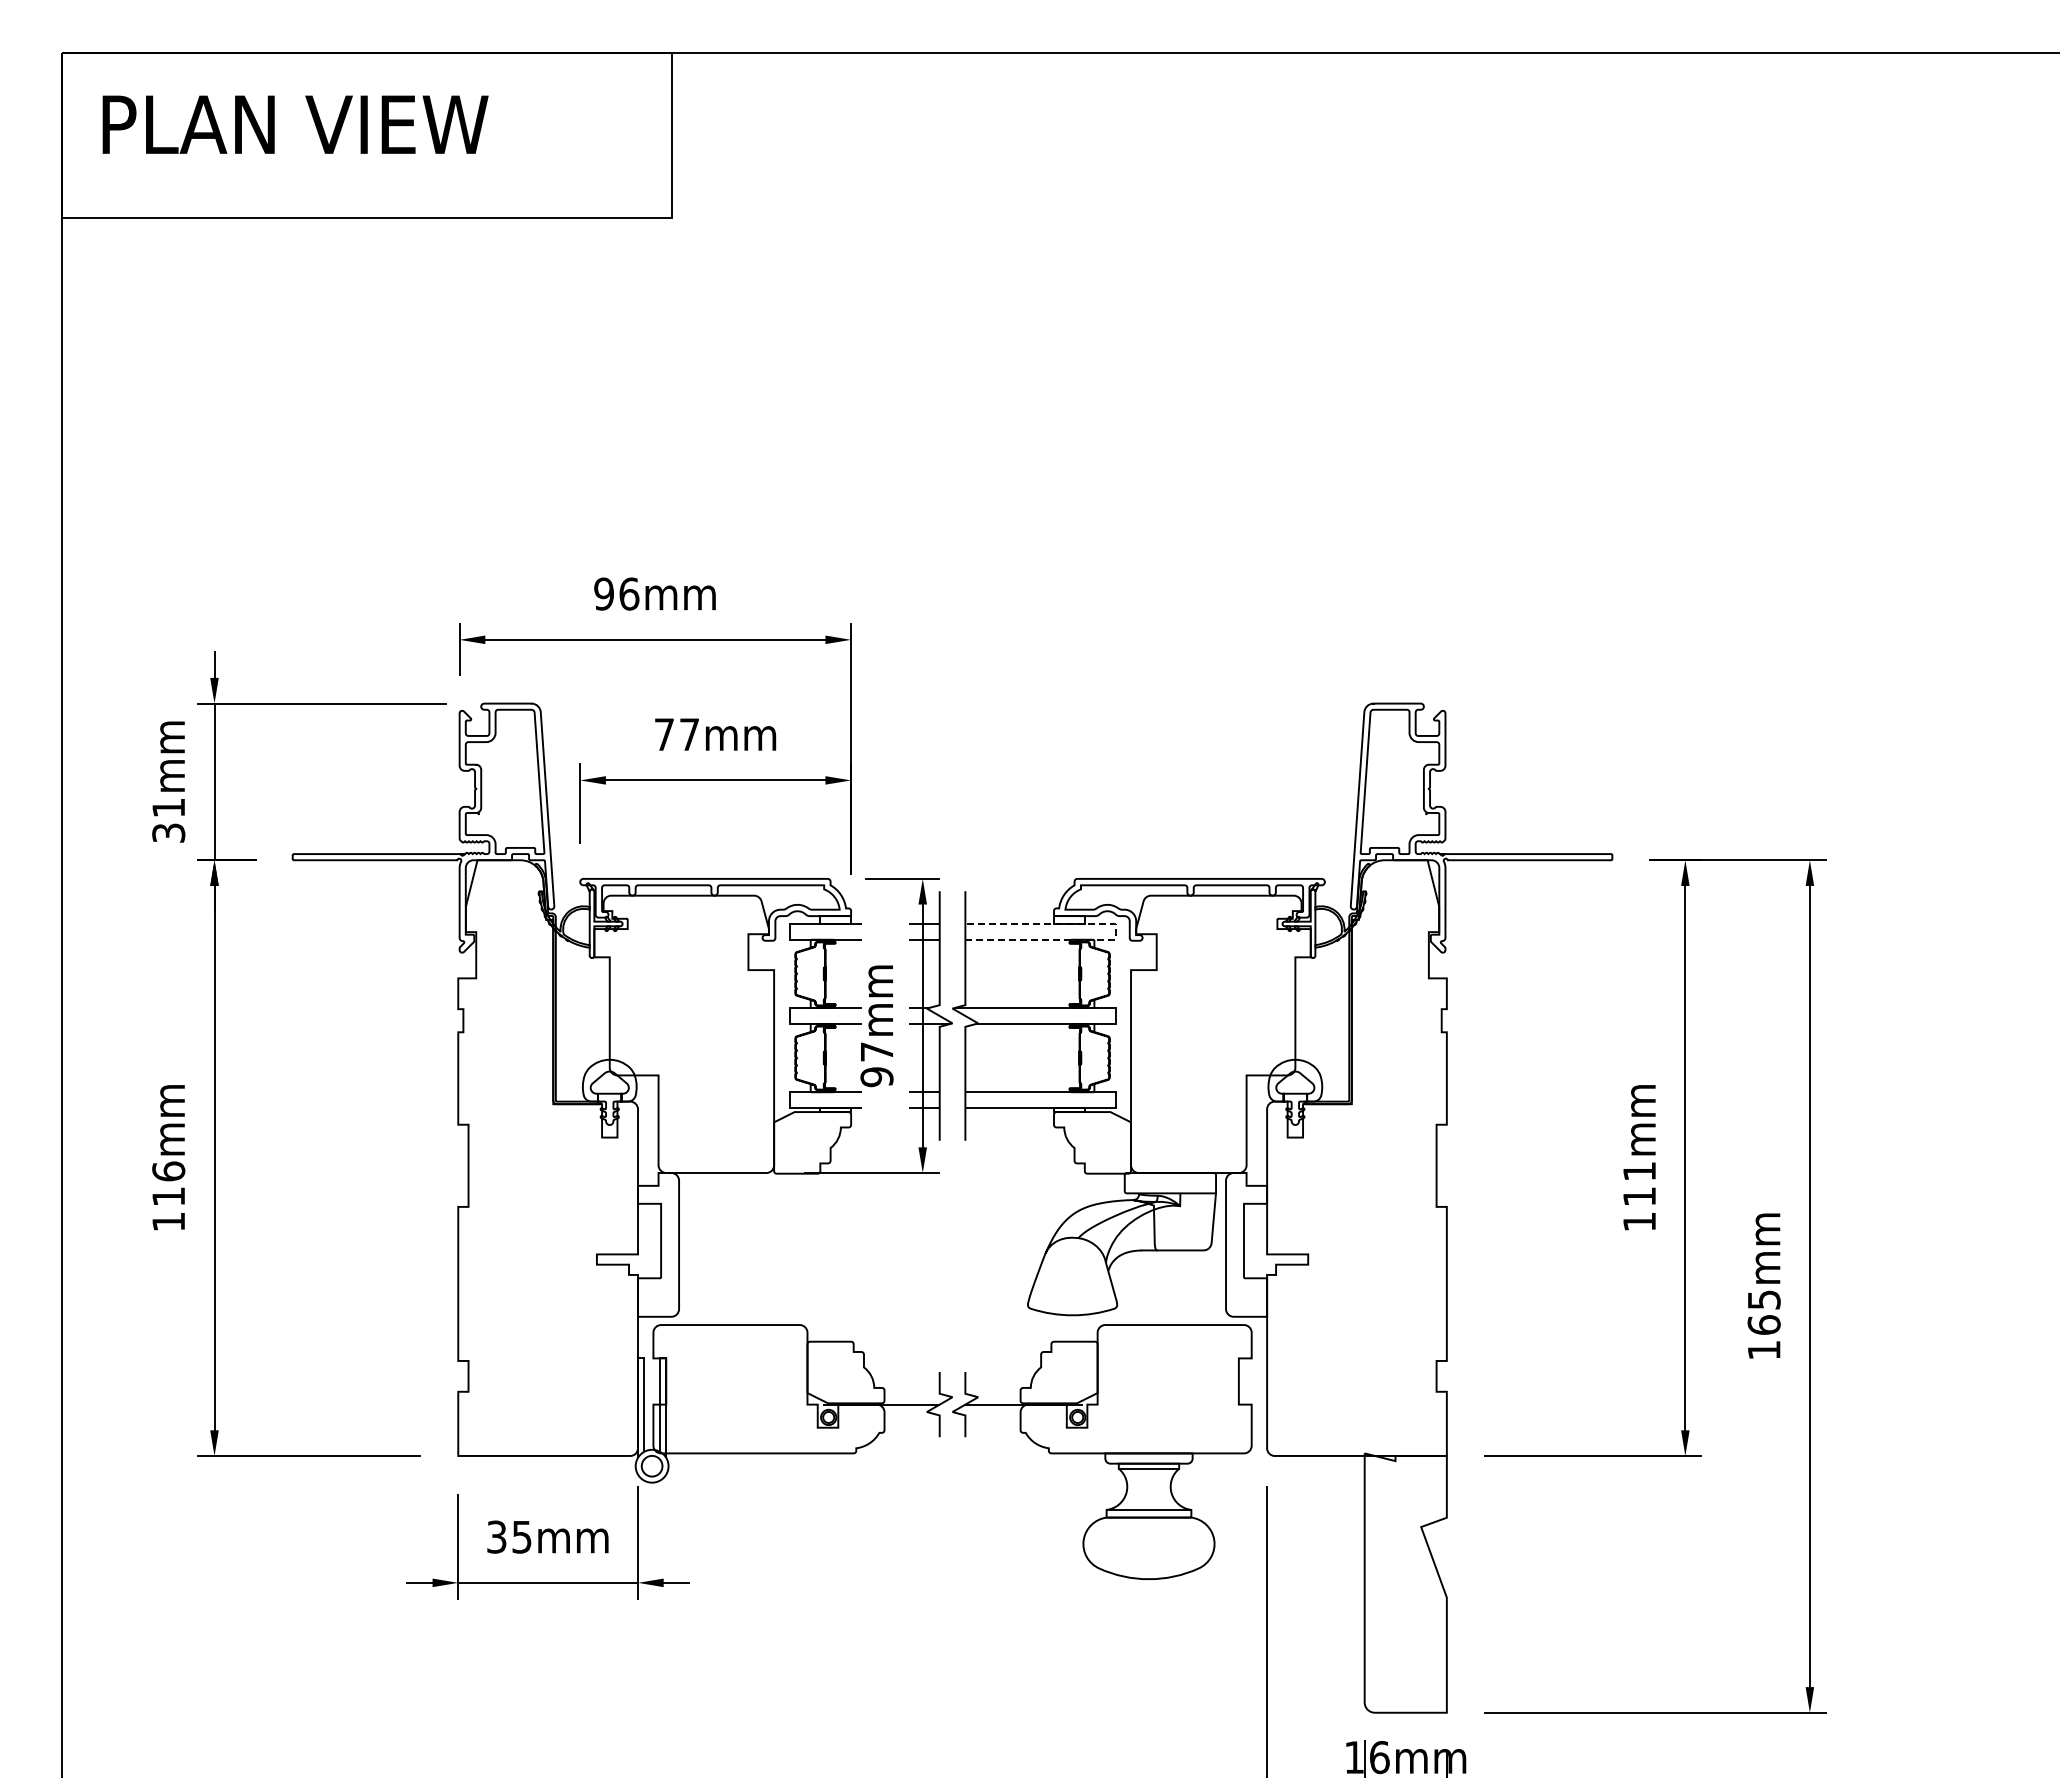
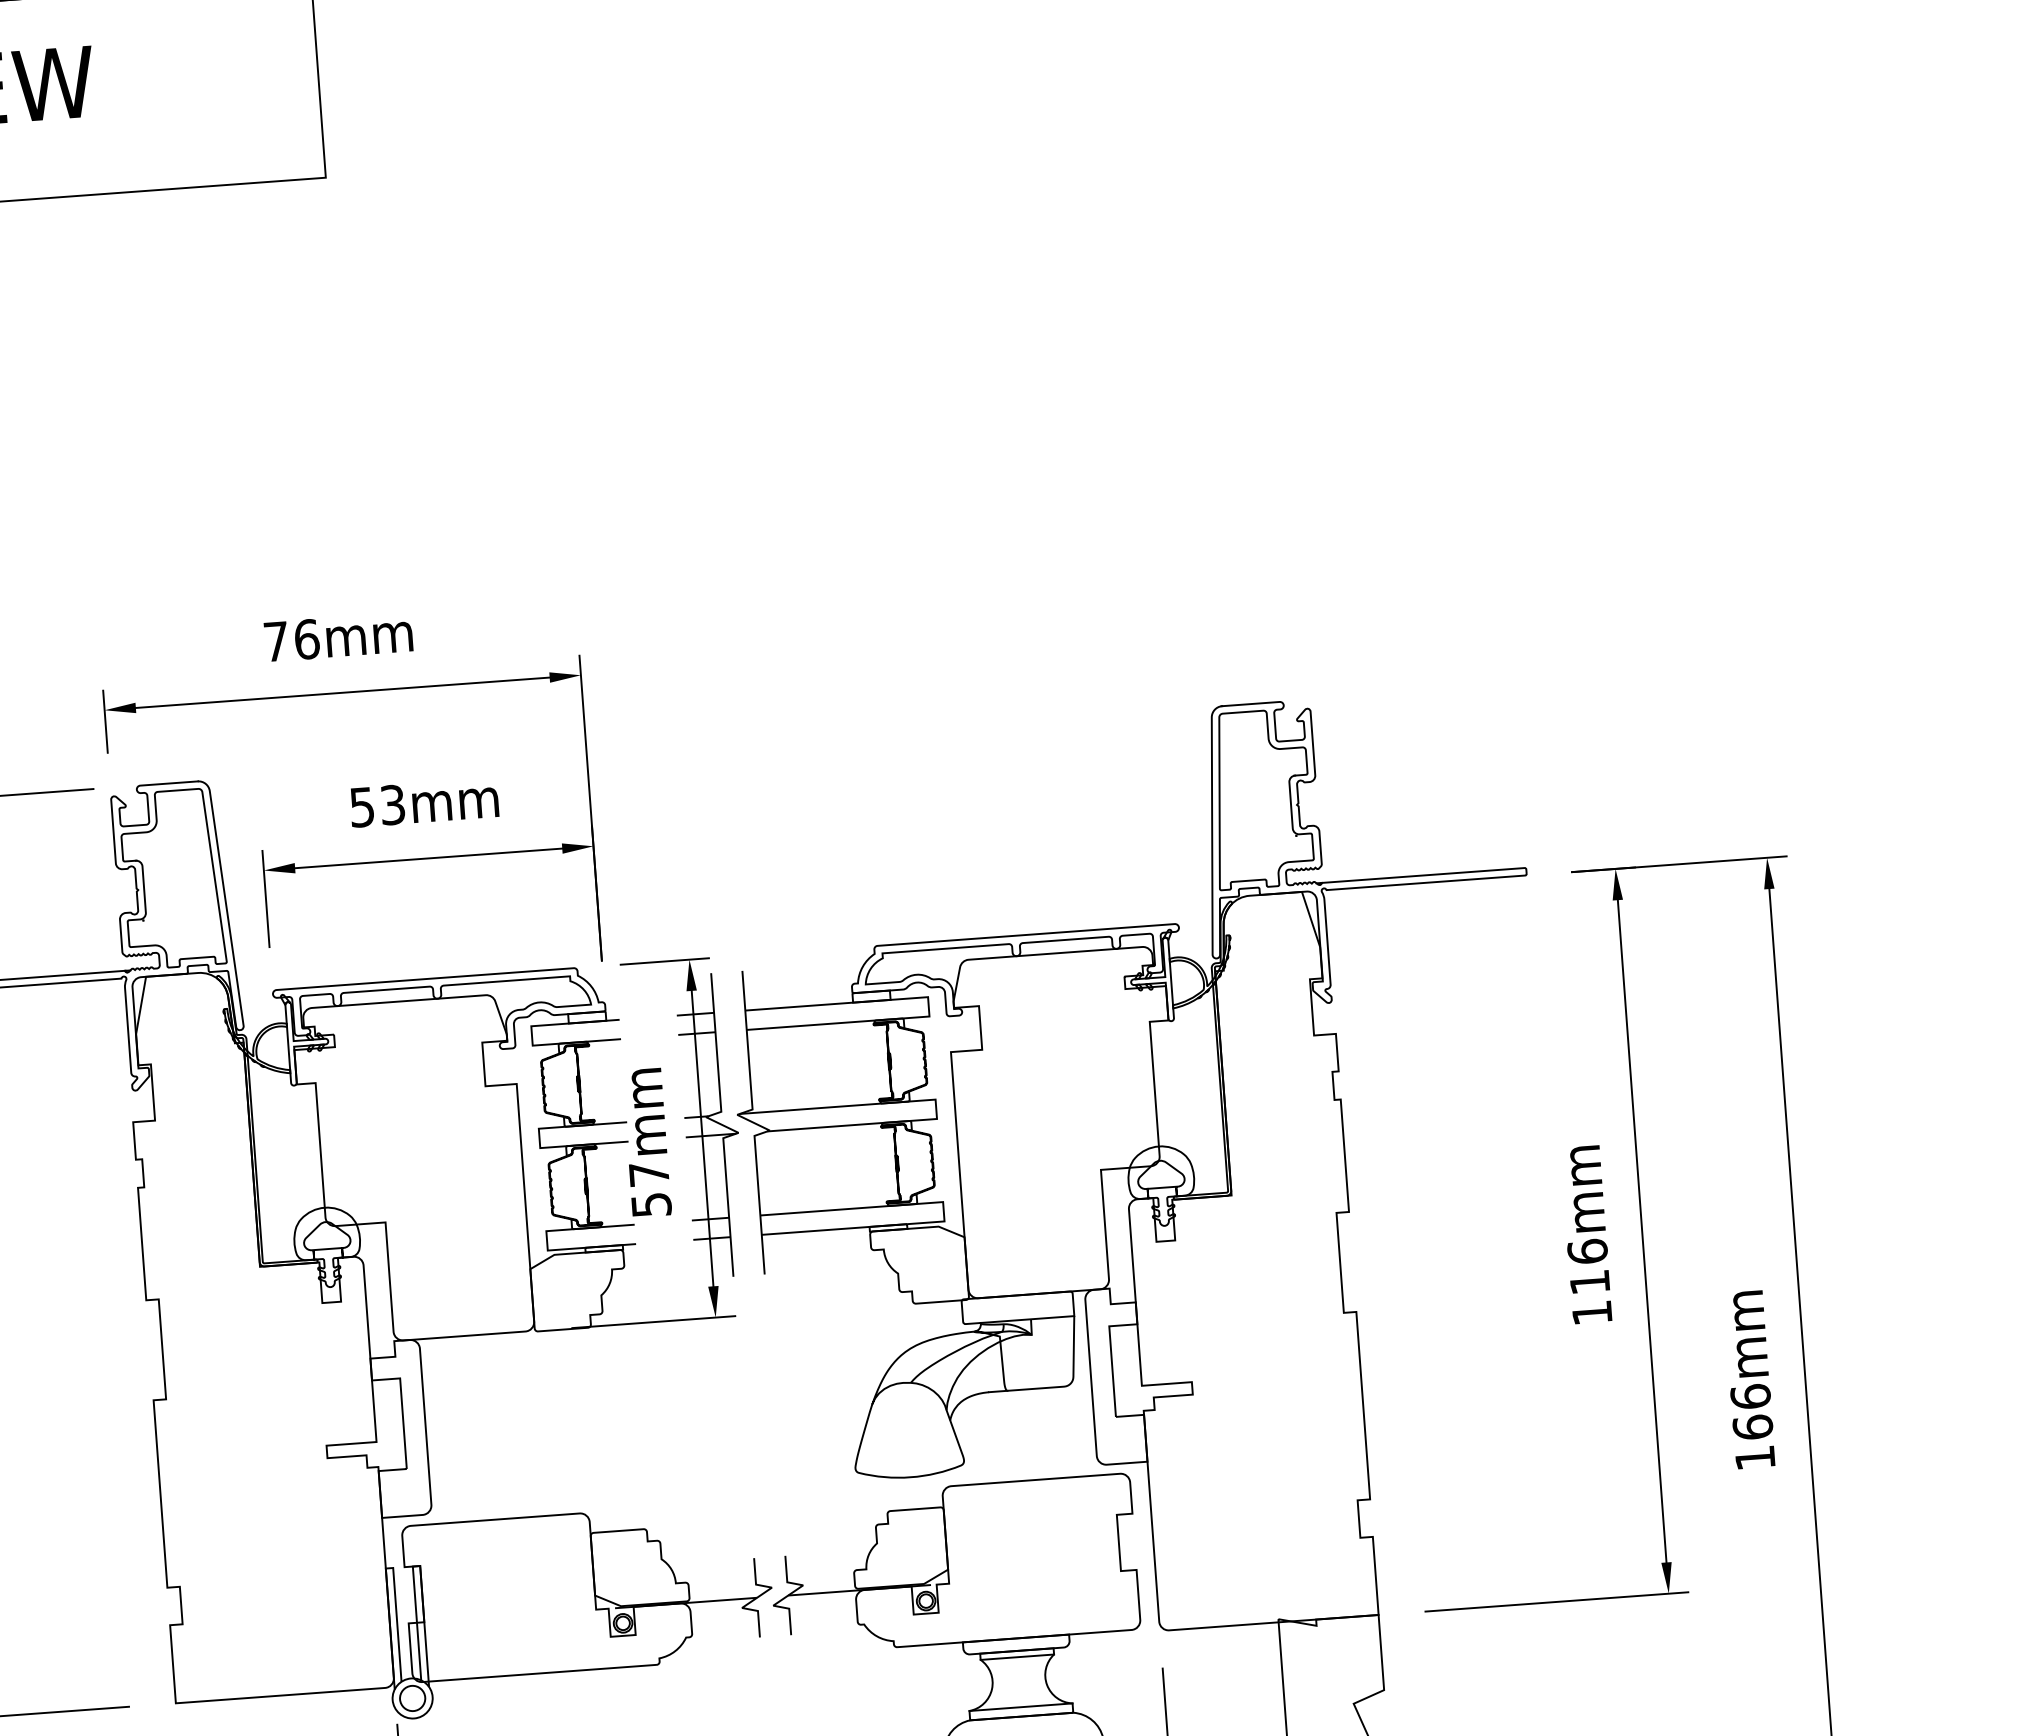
text: (603, 593) -> (275, 641), 96mm -> 76mm
text: (677, 734) -> (378, 805), 77mm -> 53mm
line: (1115, 931) -> (928, 1006), dashed -> solid
text: (876, 1077) -> (650, 1205), 97mm -> 57mm
text: (1639, 1171) -> (1587, 1251), 111mm -> 116mm
text: (1763, 1299) -> (1749, 1396), 165mm -> 166mm

